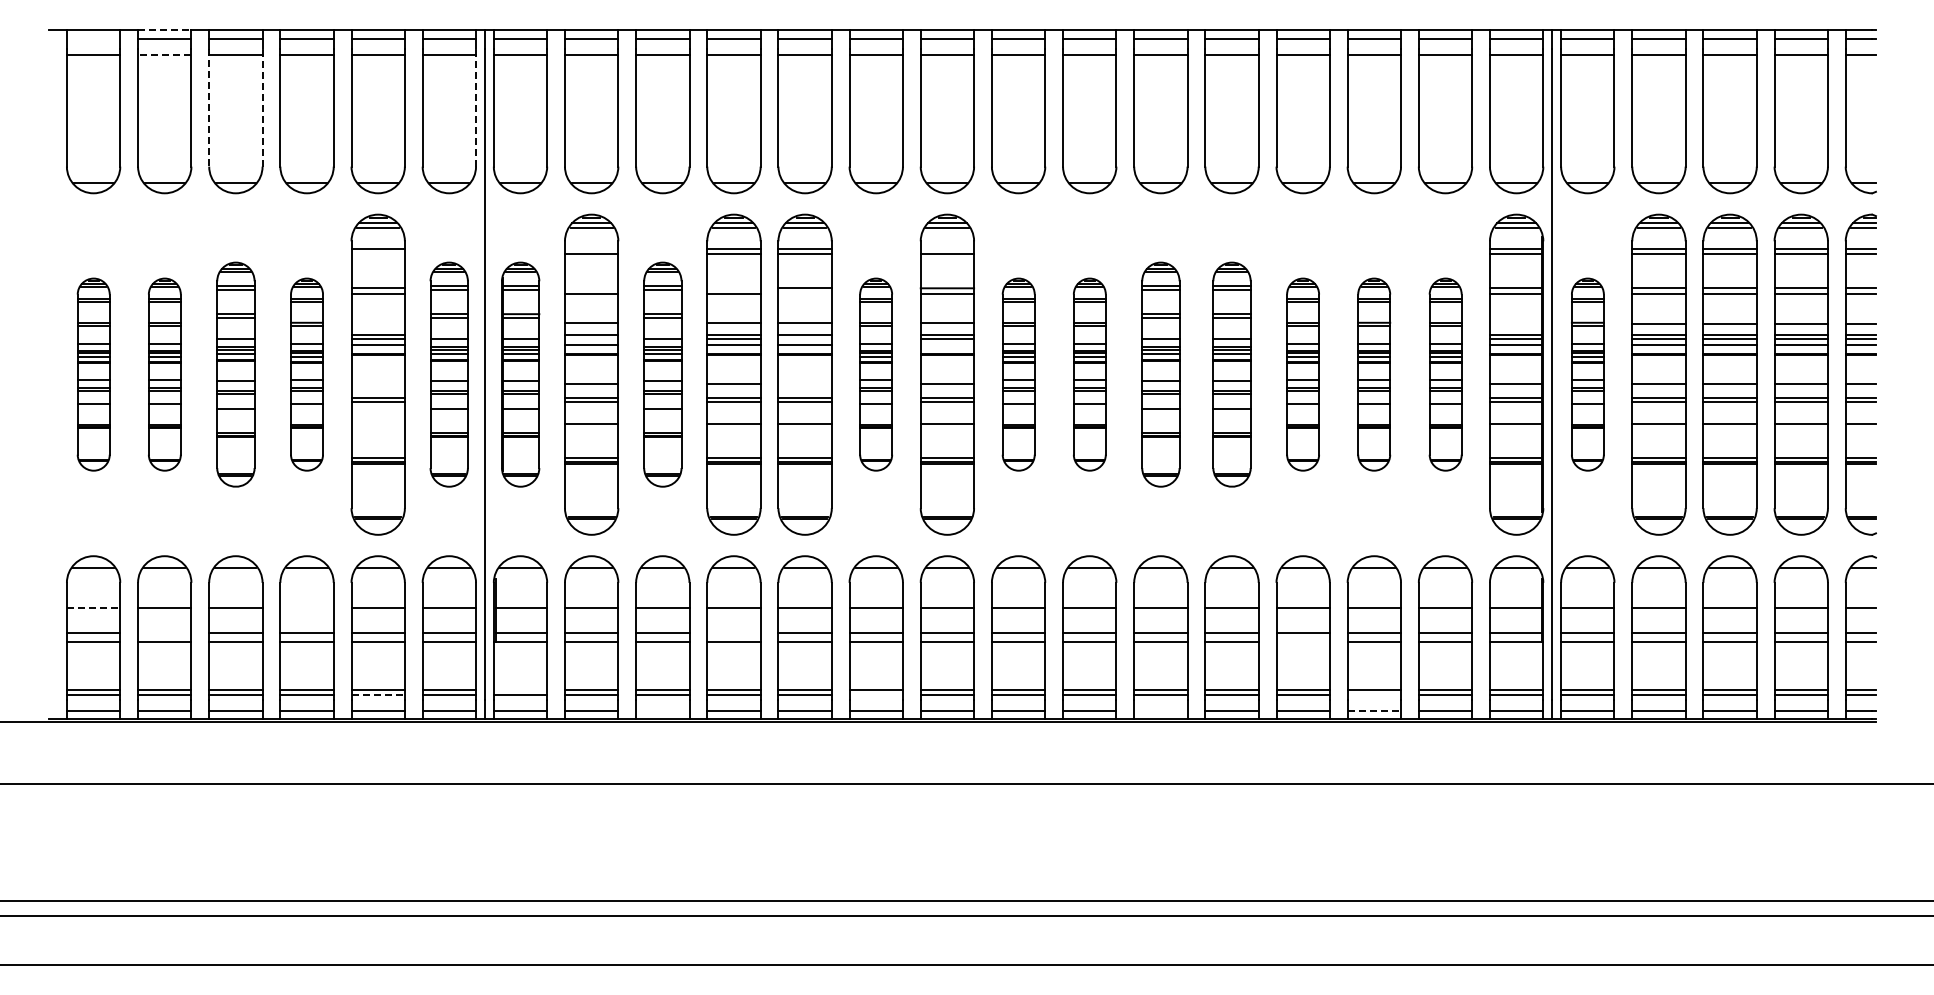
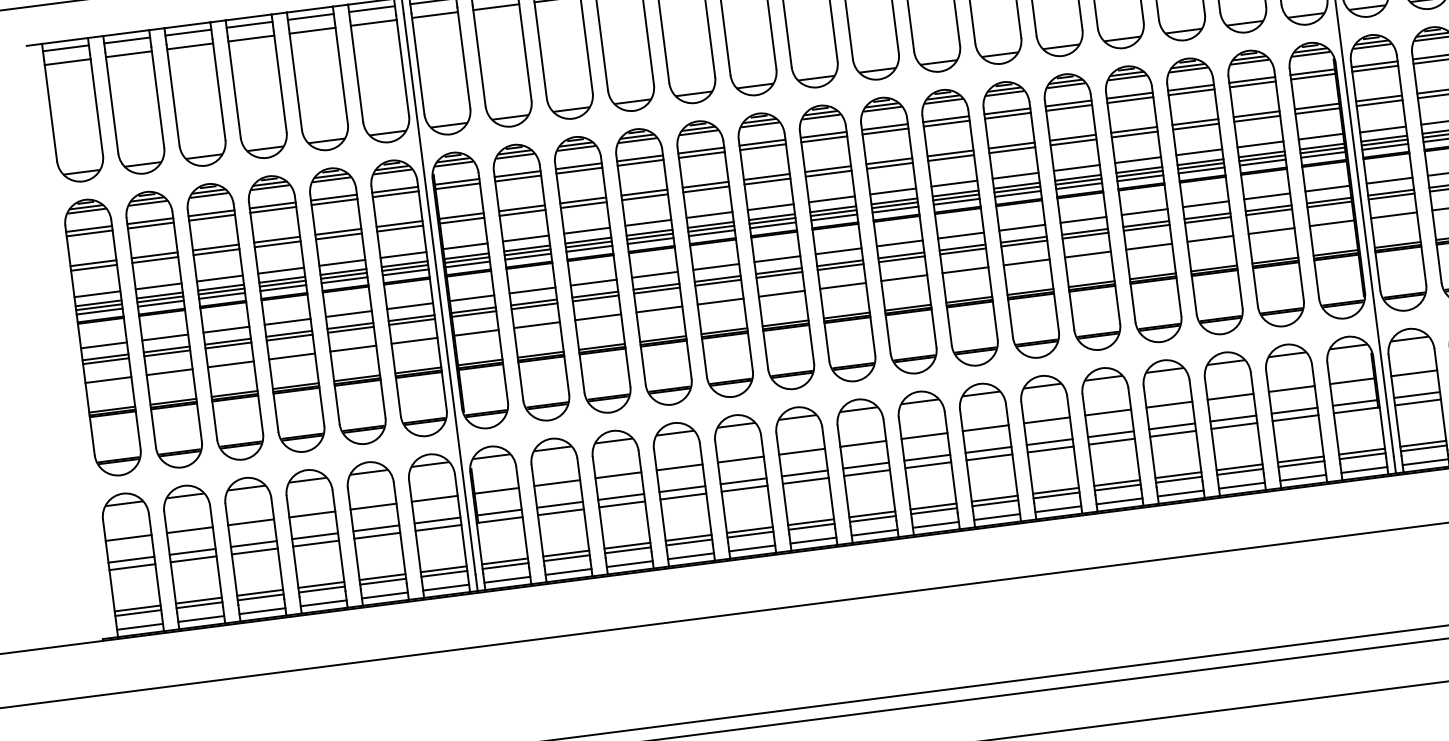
line: (164, 30) -> (126, 33), dashed -> solid
line: (93, 38) -> (65, 48), added
line: (164, 54) -> (128, 54), dashed -> solid
line: (209, 107) -> (173, 94), dashed -> solid
line: (262, 107) -> (218, 89), dashed -> solid
line: (476, 107) -> (403, 65), dashed -> solid
line: (591, 248) -> (517, 174), added
line: (947, 248) -> (823, 134), added
line: (377, 253) -> (333, 201), added
line: (591, 288) -> (521, 208), added
line: (733, 288) -> (644, 192), added
line: (804, 293) -> (705, 189), added
line: (1515, 323) -> (1320, 136), added
line: (377, 324) -> (341, 263), added
line: (591, 339) -> (527, 252), added
line: (804, 339) -> (710, 228), added
line: (947, 344) -> (834, 217), added
part: (93, 374) -> (102, 337), size x1.67
part: (164, 374) -> (163, 329), size x1.67
part: (235, 374) -> (225, 321), size x1.43
part: (306, 374) -> (286, 313), size x1.67
part: (448, 374) -> (408, 298), size x1.43
part: (520, 374) -> (470, 290), size x1.43
part: (662, 374) -> (592, 274), size x1.43
part: (875, 374) -> (775, 251), size x1.67
part: (1018, 374) -> (898, 235), size x1.67
part: (1089, 374) -> (959, 227), size x1.67
part: (1160, 374) -> (1020, 219), size x1.43
part: (1231, 374) -> (1082, 211), size x1.43
part: (1302, 374) -> (1143, 204), size x1.67
part: (1373, 374) -> (1204, 196), size x1.67
part: (1445, 374) -> (1266, 188), size x1.67
part: (1587, 374) -> (1388, 172), size x1.67
line: (377, 383) -> (348, 313), added
line: (804, 383) -> (715, 266), added
line: (377, 424) -> (352, 349), added
line: (93, 607) -> (128, 537), dashed -> solid
line: (306, 607) -> (311, 514), added
line: (164, 632) -> (192, 551), added
line: (733, 632) -> (681, 488), added
line: (1302, 641) -> (1172, 433), added
line: (520, 689) -> (505, 561), added
line: (378, 694) -> (383, 581), dashed -> solid
line: (875, 694) -> (810, 526), added
line: (1374, 694) -> (1240, 471), added
line: (662, 710) -> (629, 563), added
line: (1160, 710) -> (1057, 508), added
line: (1374, 710) -> (1242, 485), dashed -> solid

